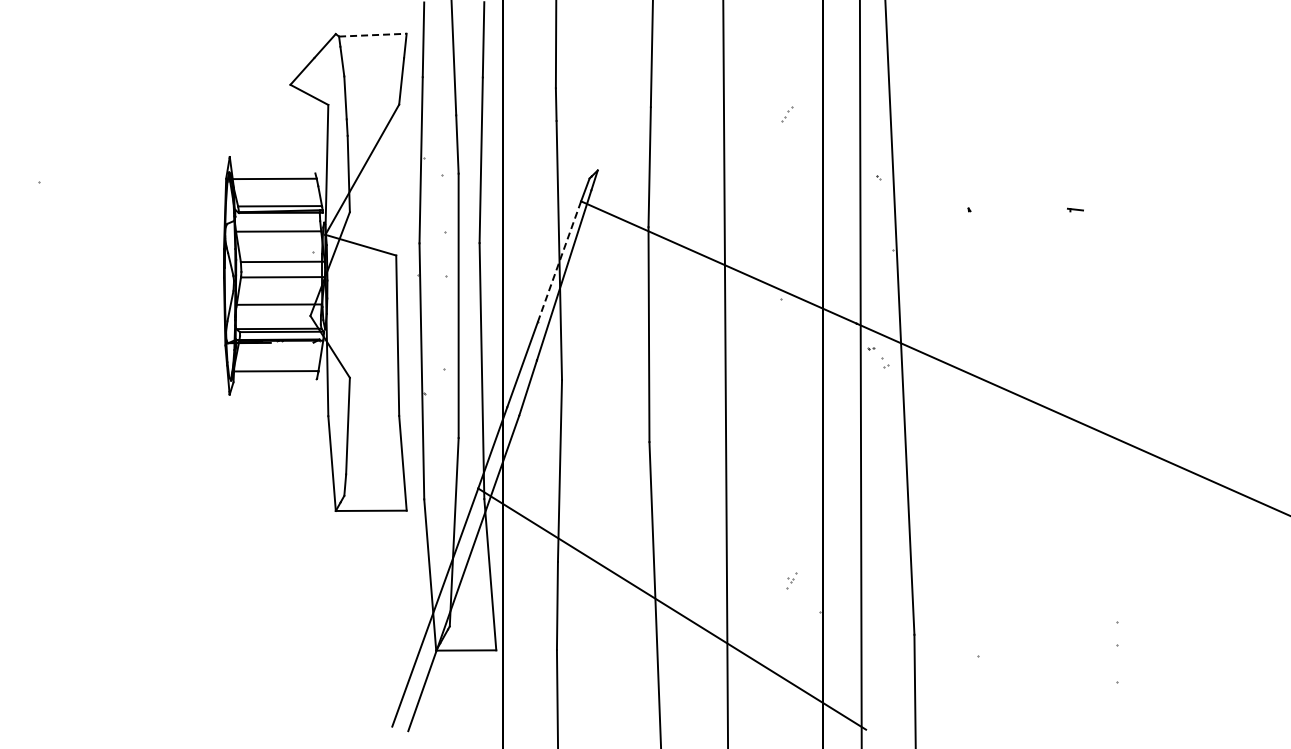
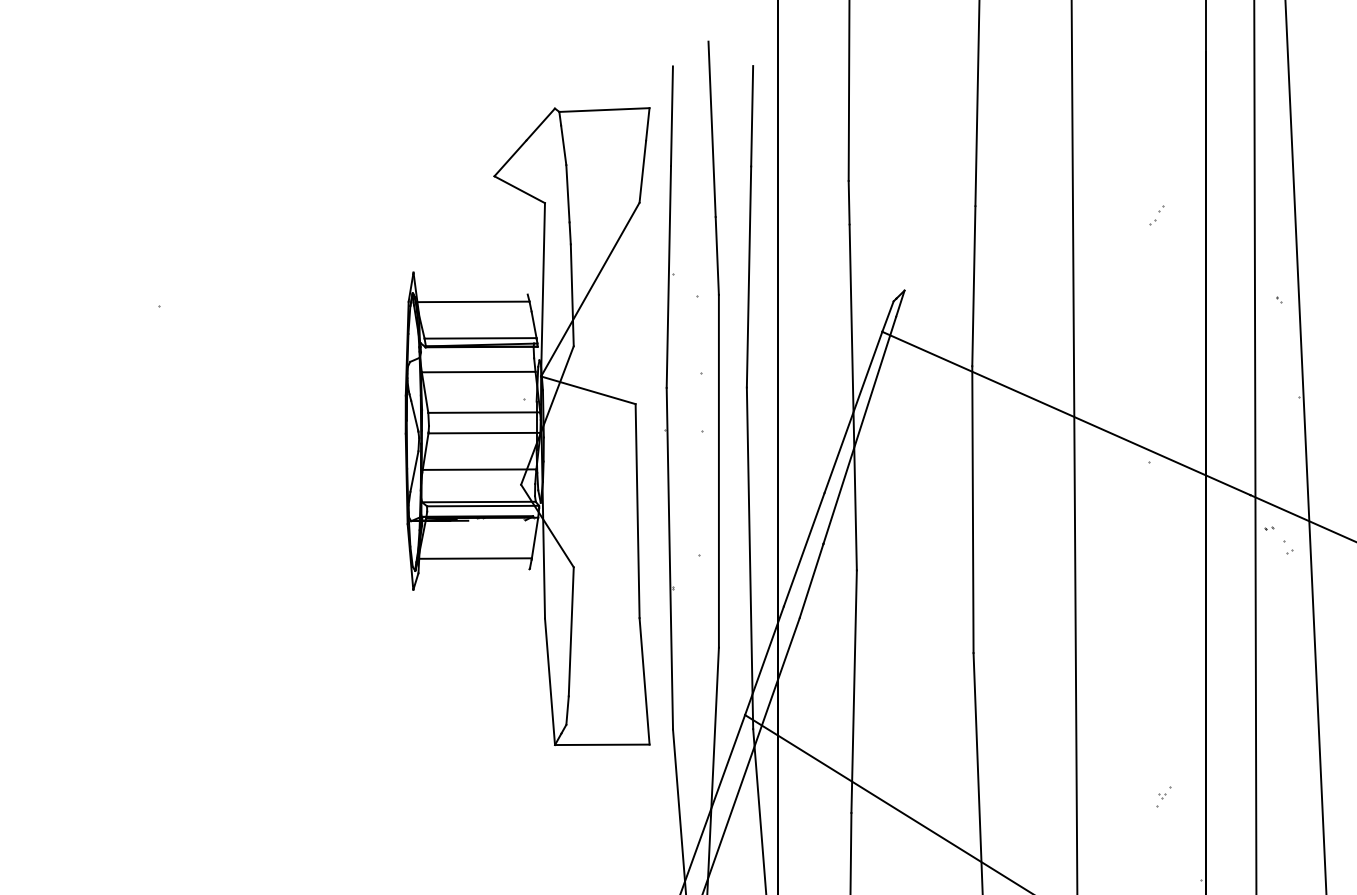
line: (372, 35) -> (603, 110), dashed -> solid
line: (559, 261) -> (853, 412), dashed -> solid
part: (791, 580) -> (1163, 796), moved

